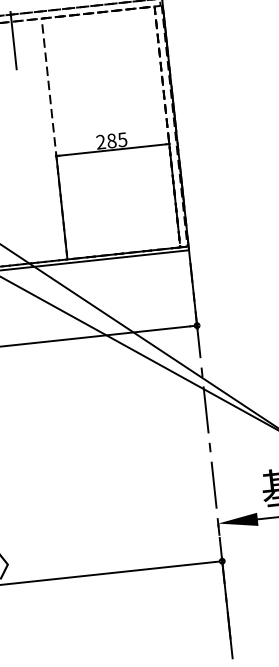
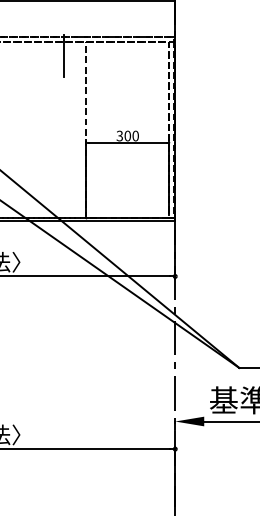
text: (111, 140) -> (127, 135), 285 -> 300

